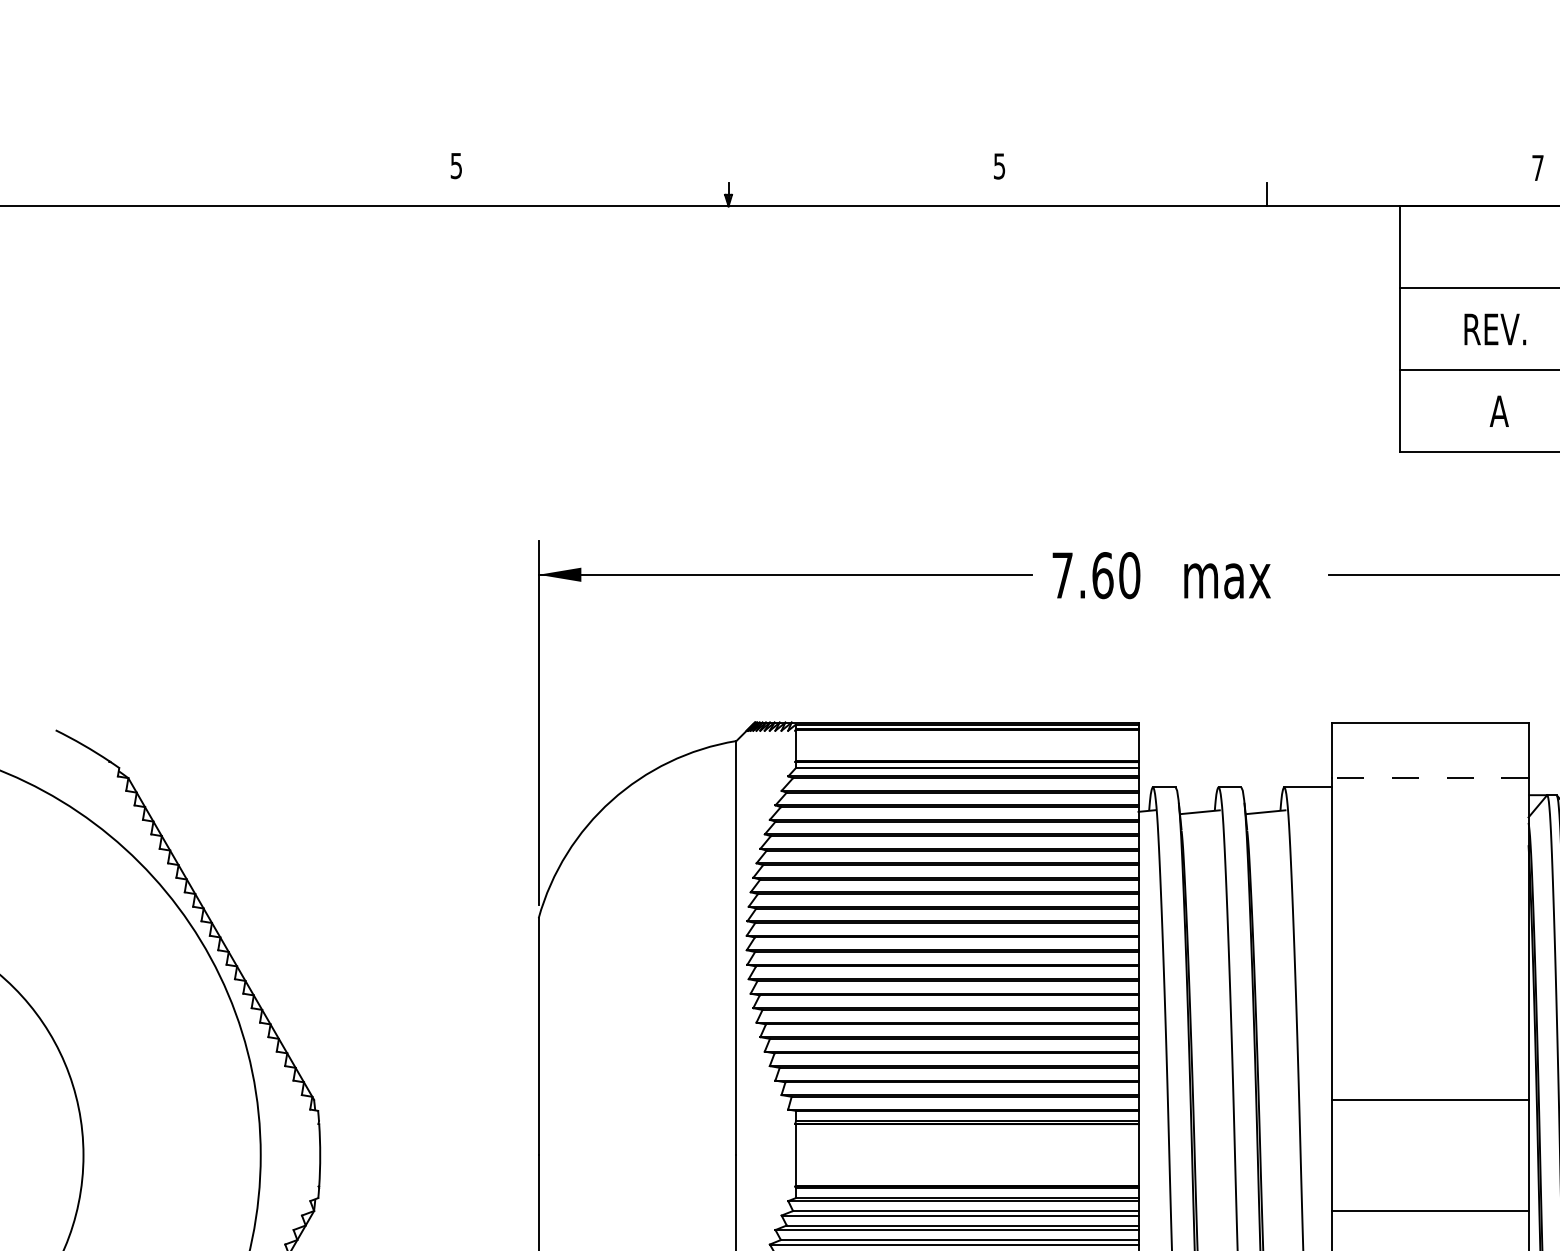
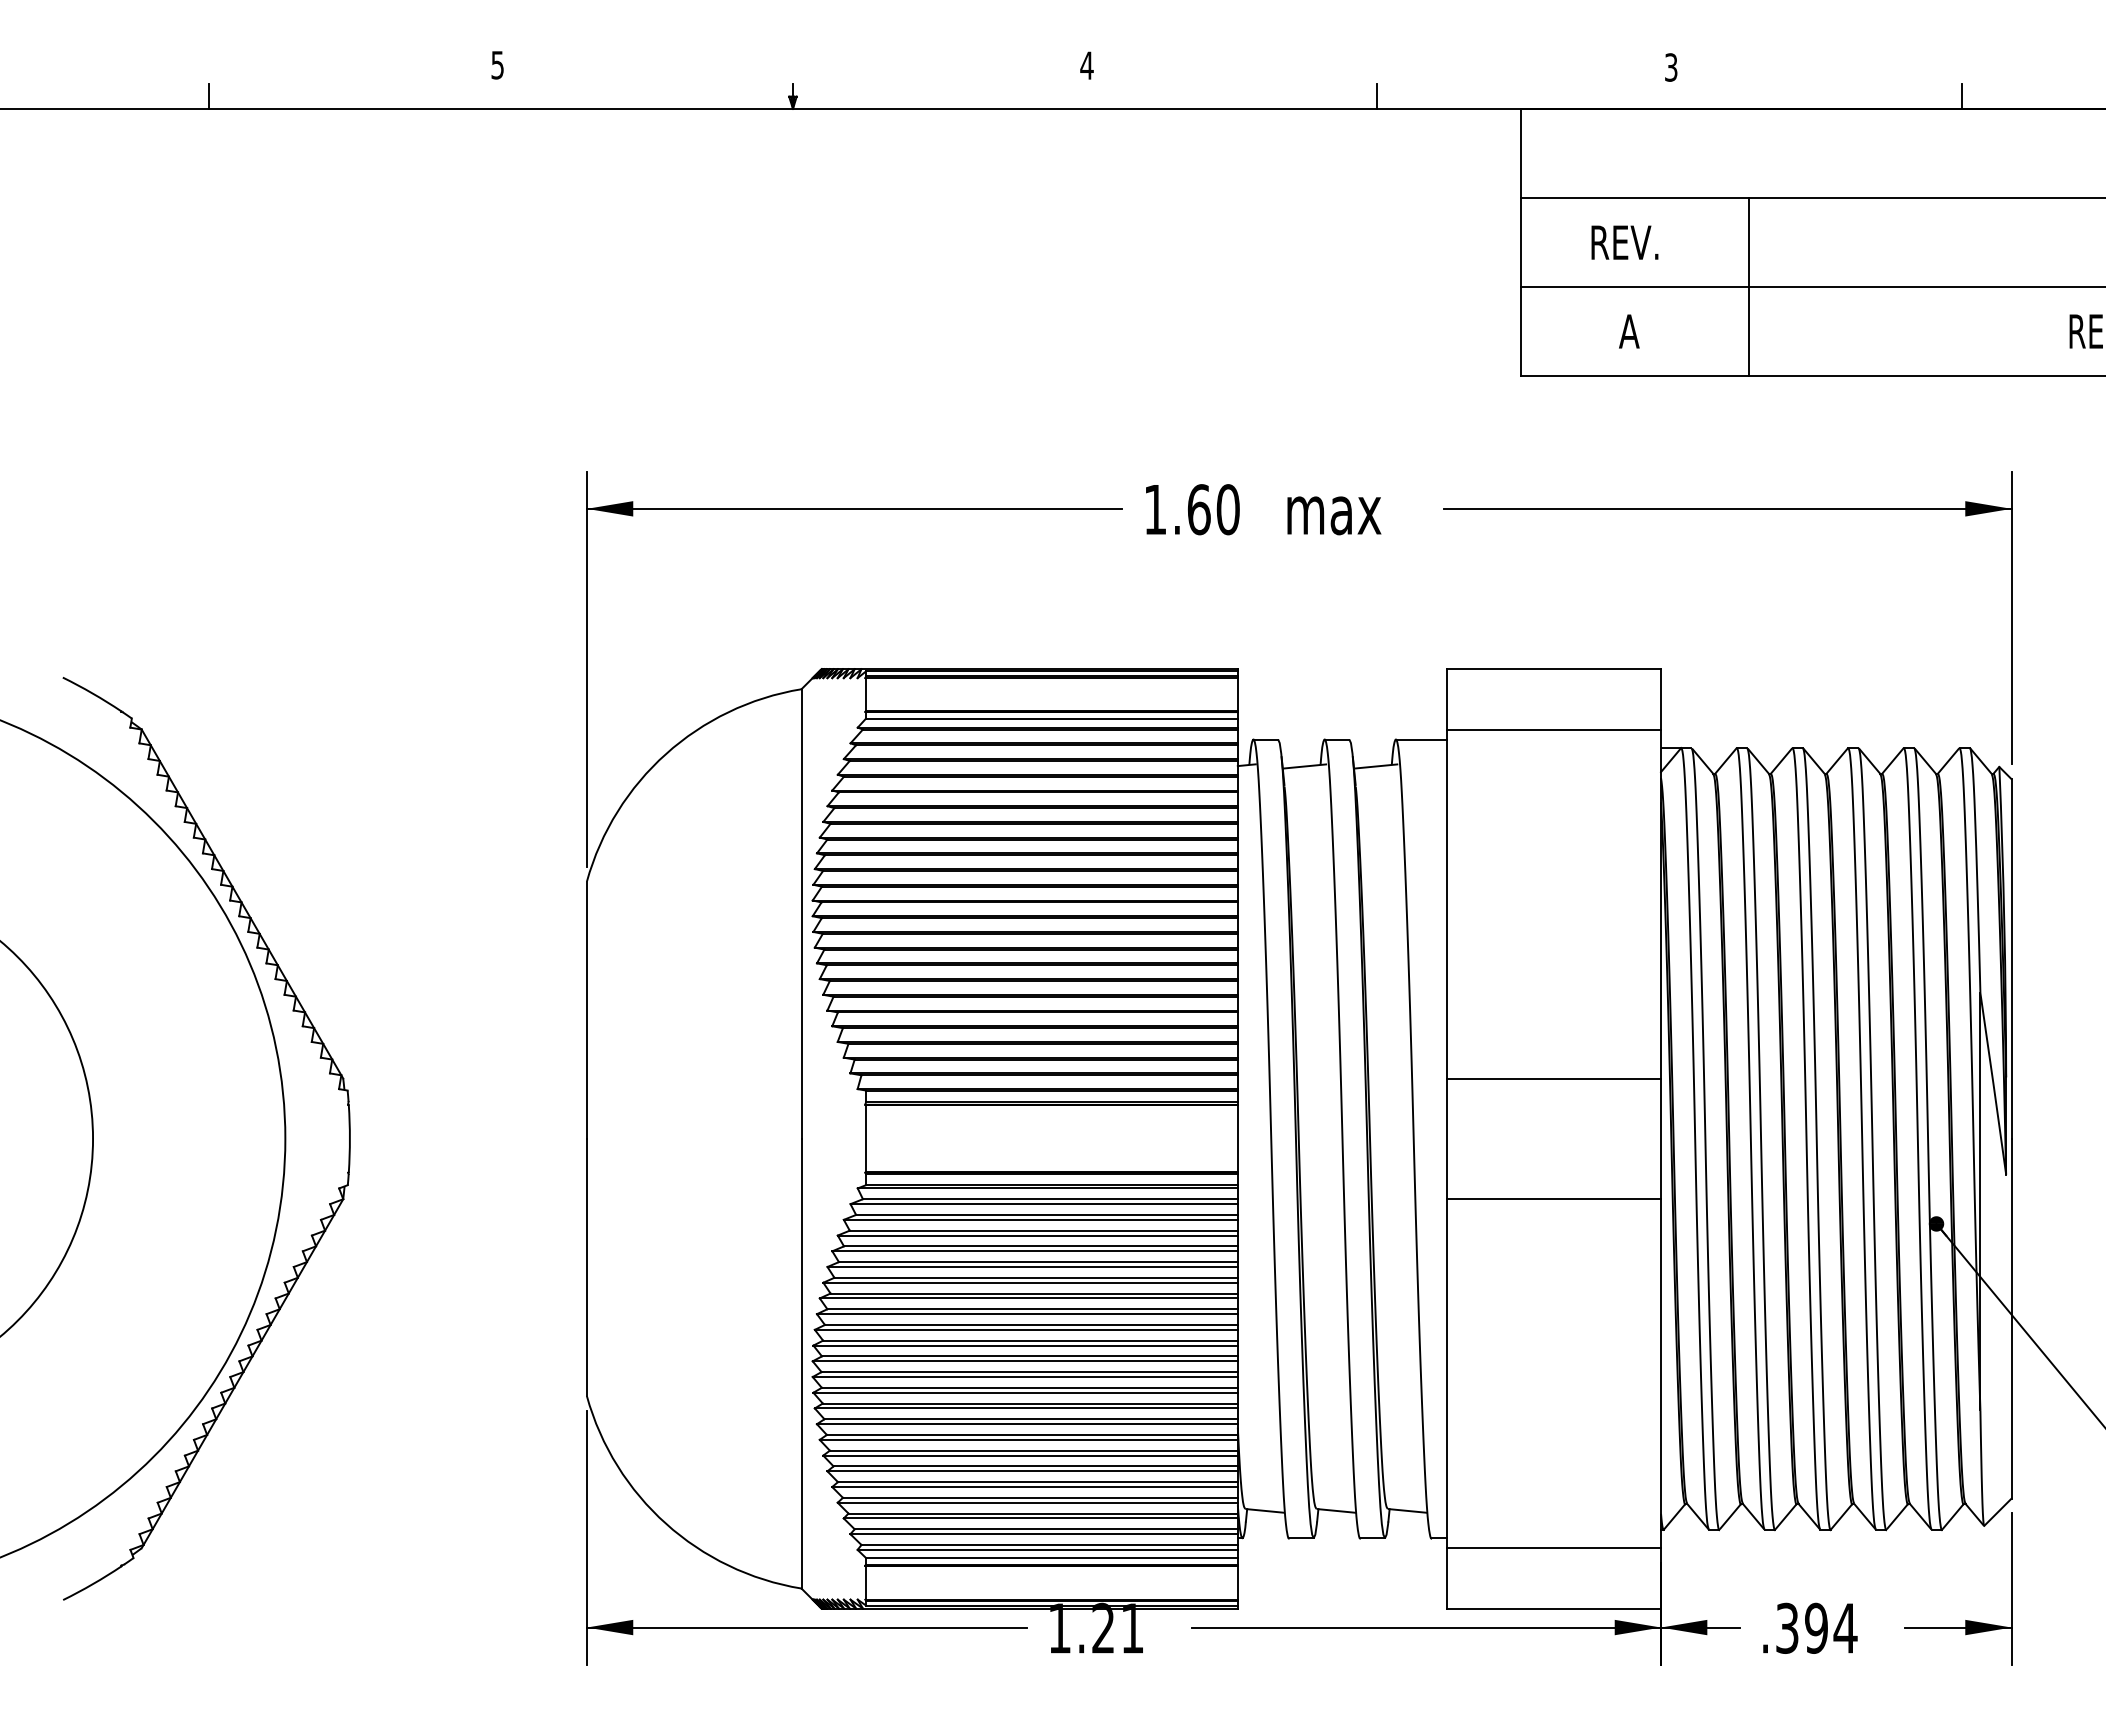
text: (999, 166) -> (1086, 65), 5 -> 4
text: (1538, 168) -> (1671, 67), 7 -> 3
line: (189, 193) -> (208, 95), added
text: (1062, 575) -> (1155, 509), 7.60 -> 1.60
line: (1430, 778) -> (1554, 729), dashed -> solid

